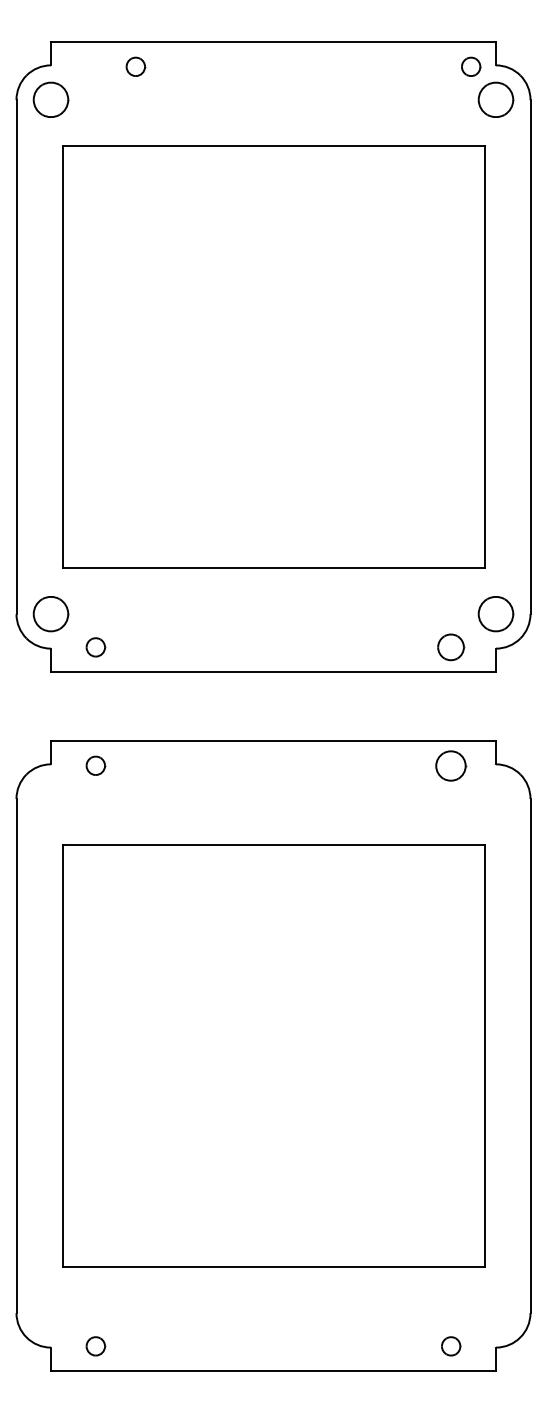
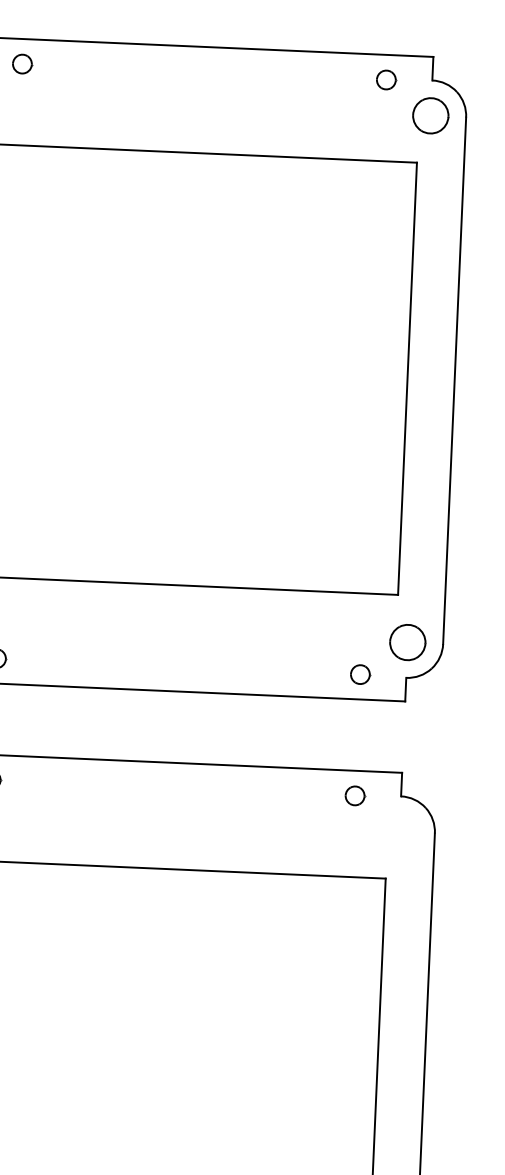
part: (135, 66) -> (22, 63), moved
part: (471, 66) -> (386, 79), moved
part: (451, 647) -> (360, 674), size x0.71
part: (451, 765) -> (355, 795), size x0.62

